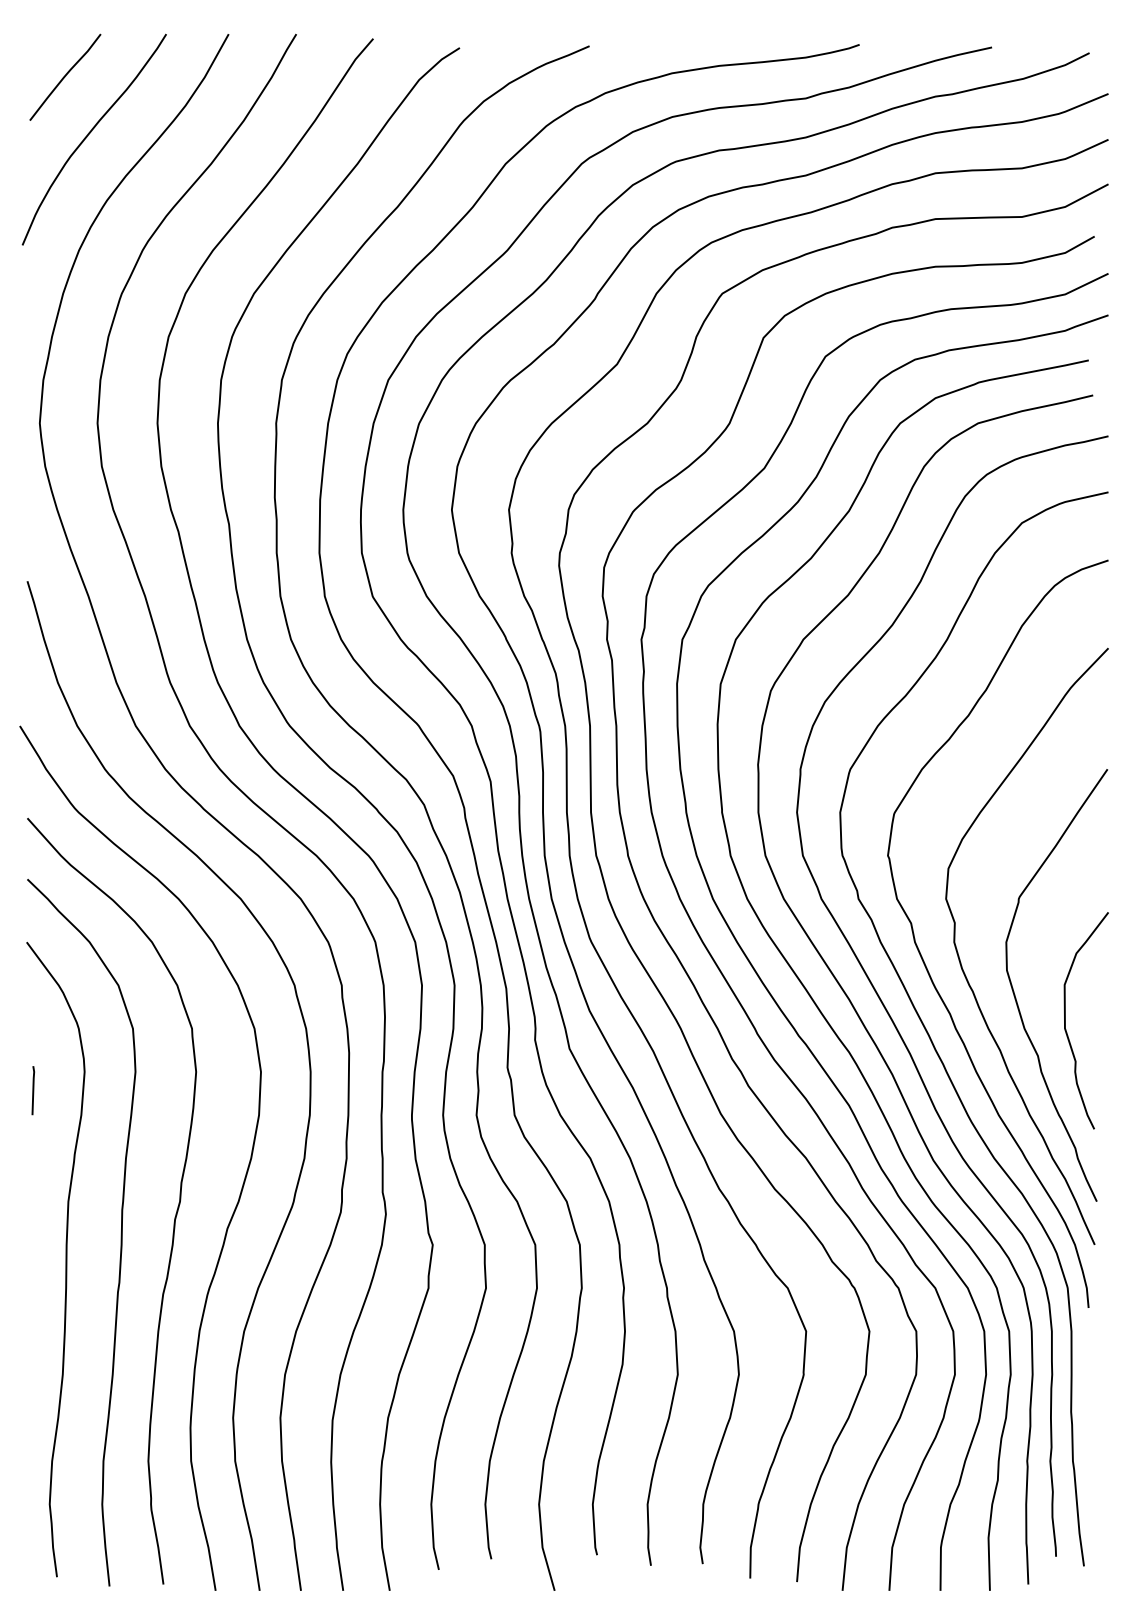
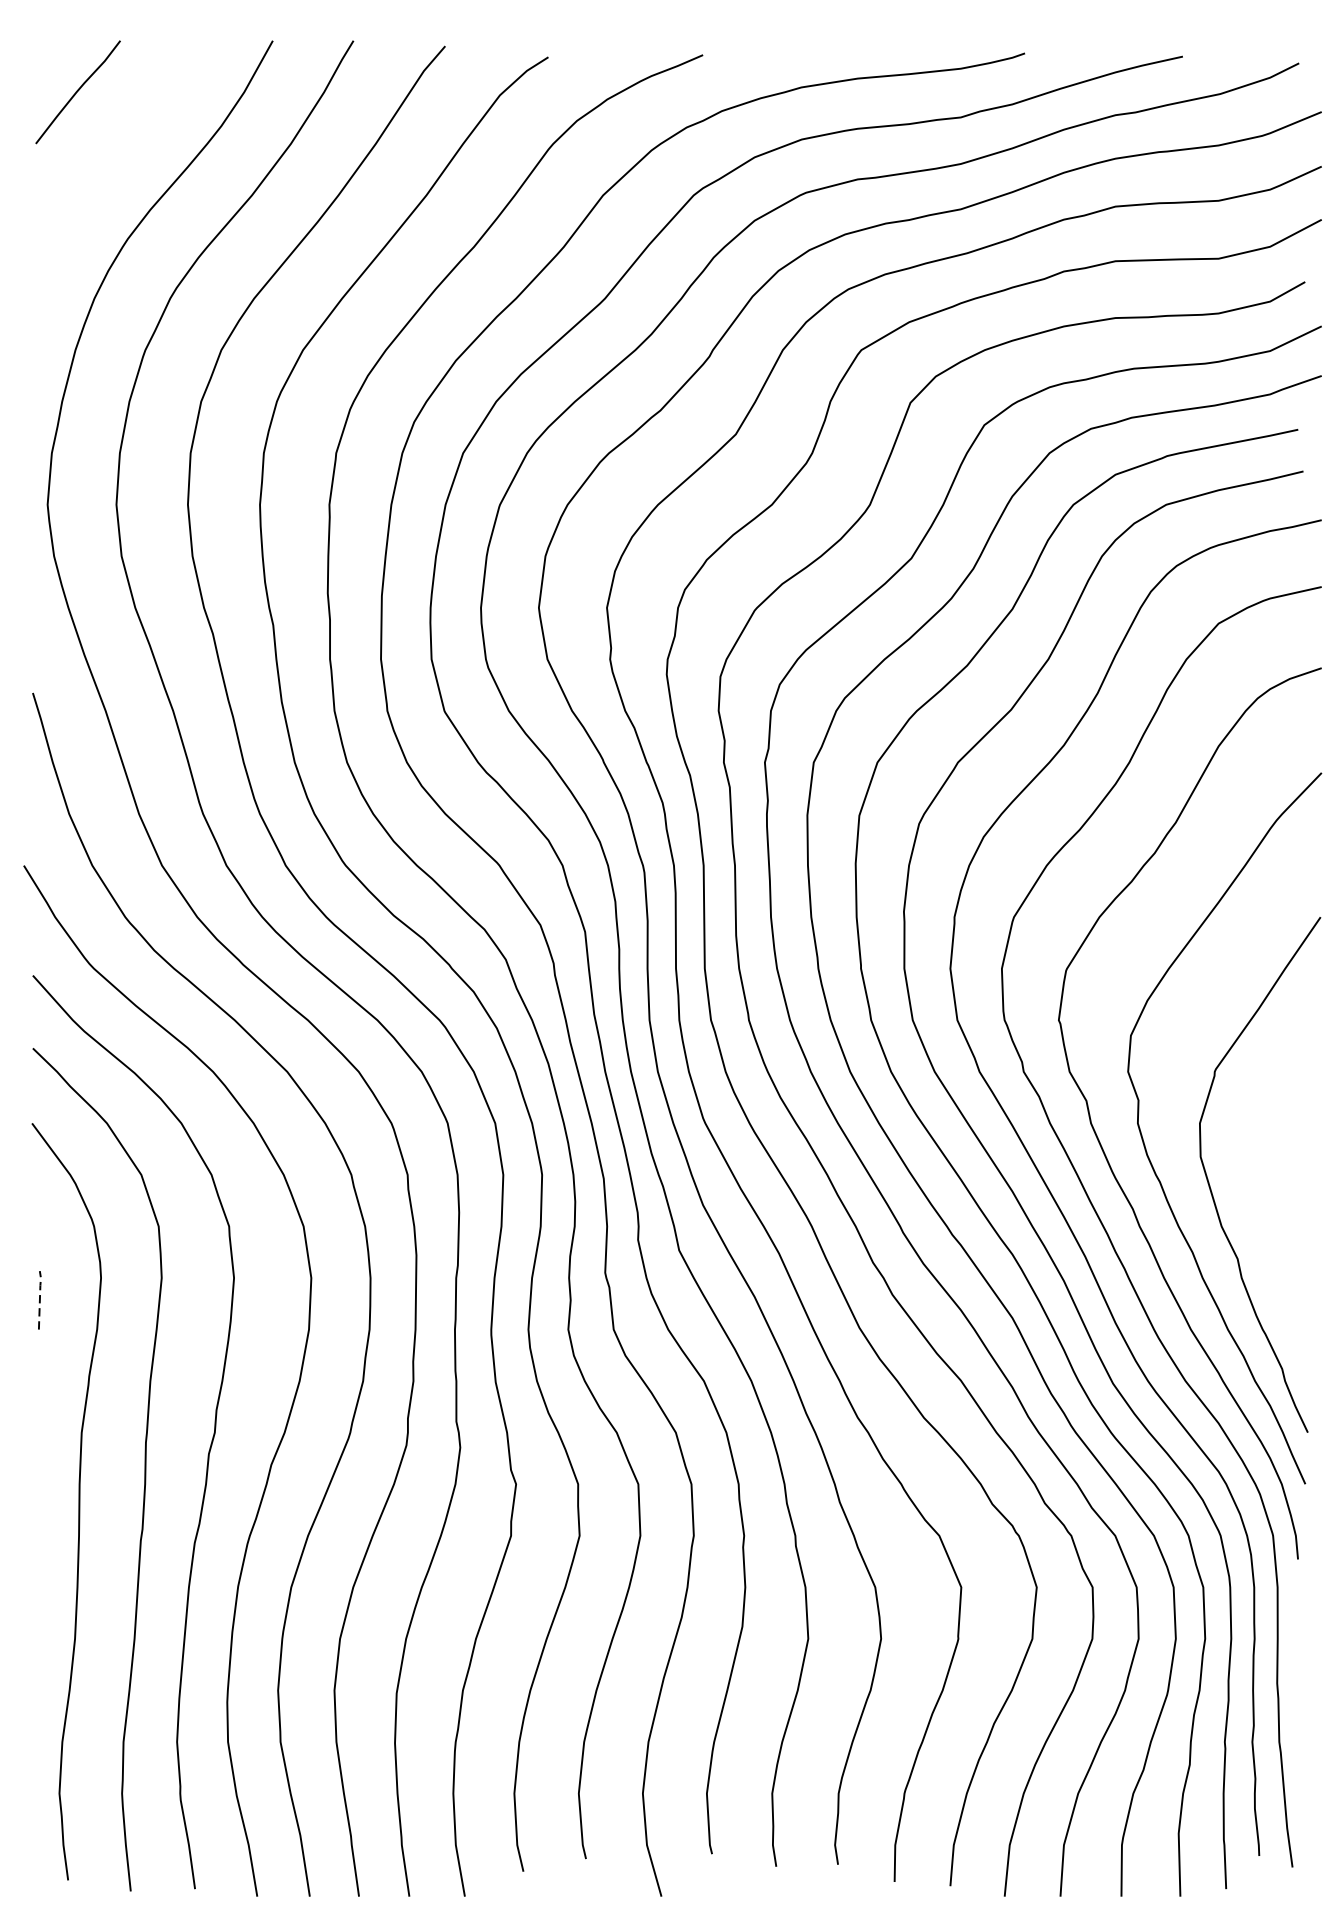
curve: (87, 137) -> (104, 163), removed
curve: (1065, 1020) -> (1270, 1216), removed
line: (33, 1089) -> (40, 1298), solid -> dashed

